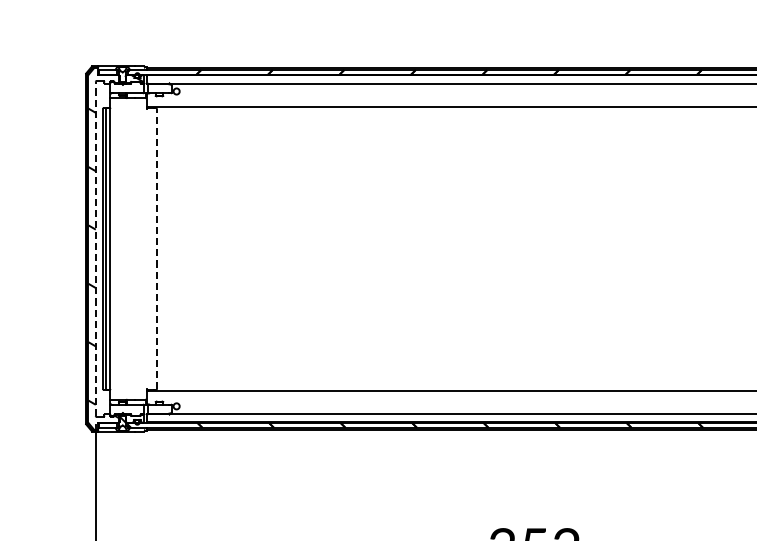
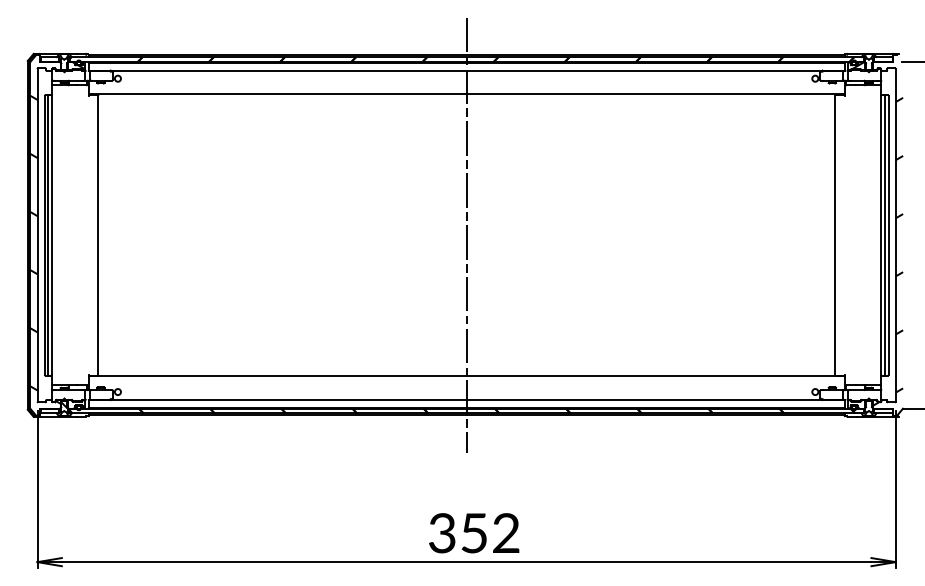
line: (95, 248) -> (37, 234), dashed -> solid
line: (157, 248) -> (98, 234), dashed -> solid
line: (526, 249) -> (466, 235), added

